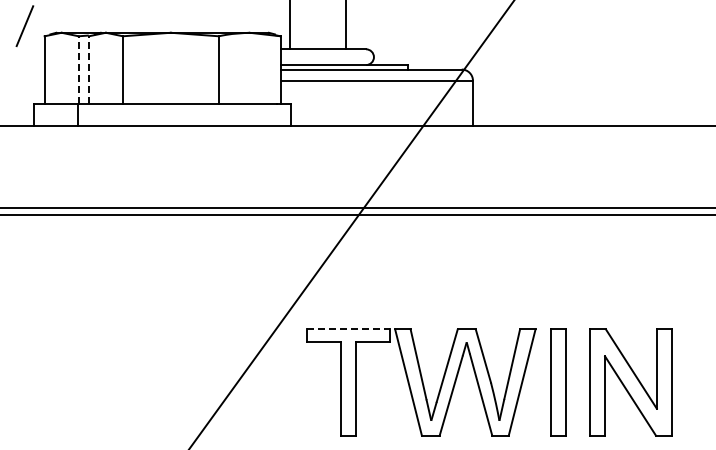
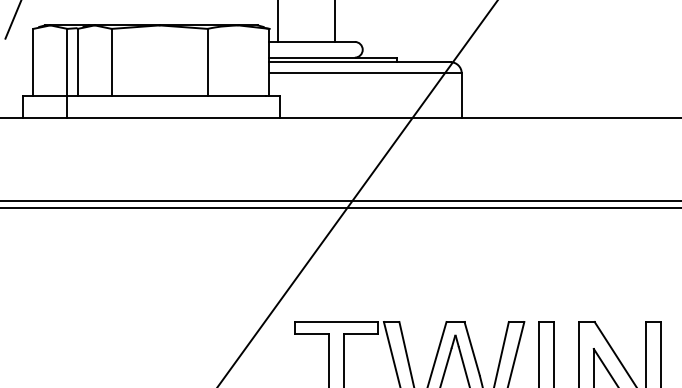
line: (78, 69) -> (67, 62), dashed -> solid
line: (88, 69) -> (77, 62), dashed -> solid
line: (348, 329) -> (337, 322), dashed -> solid

